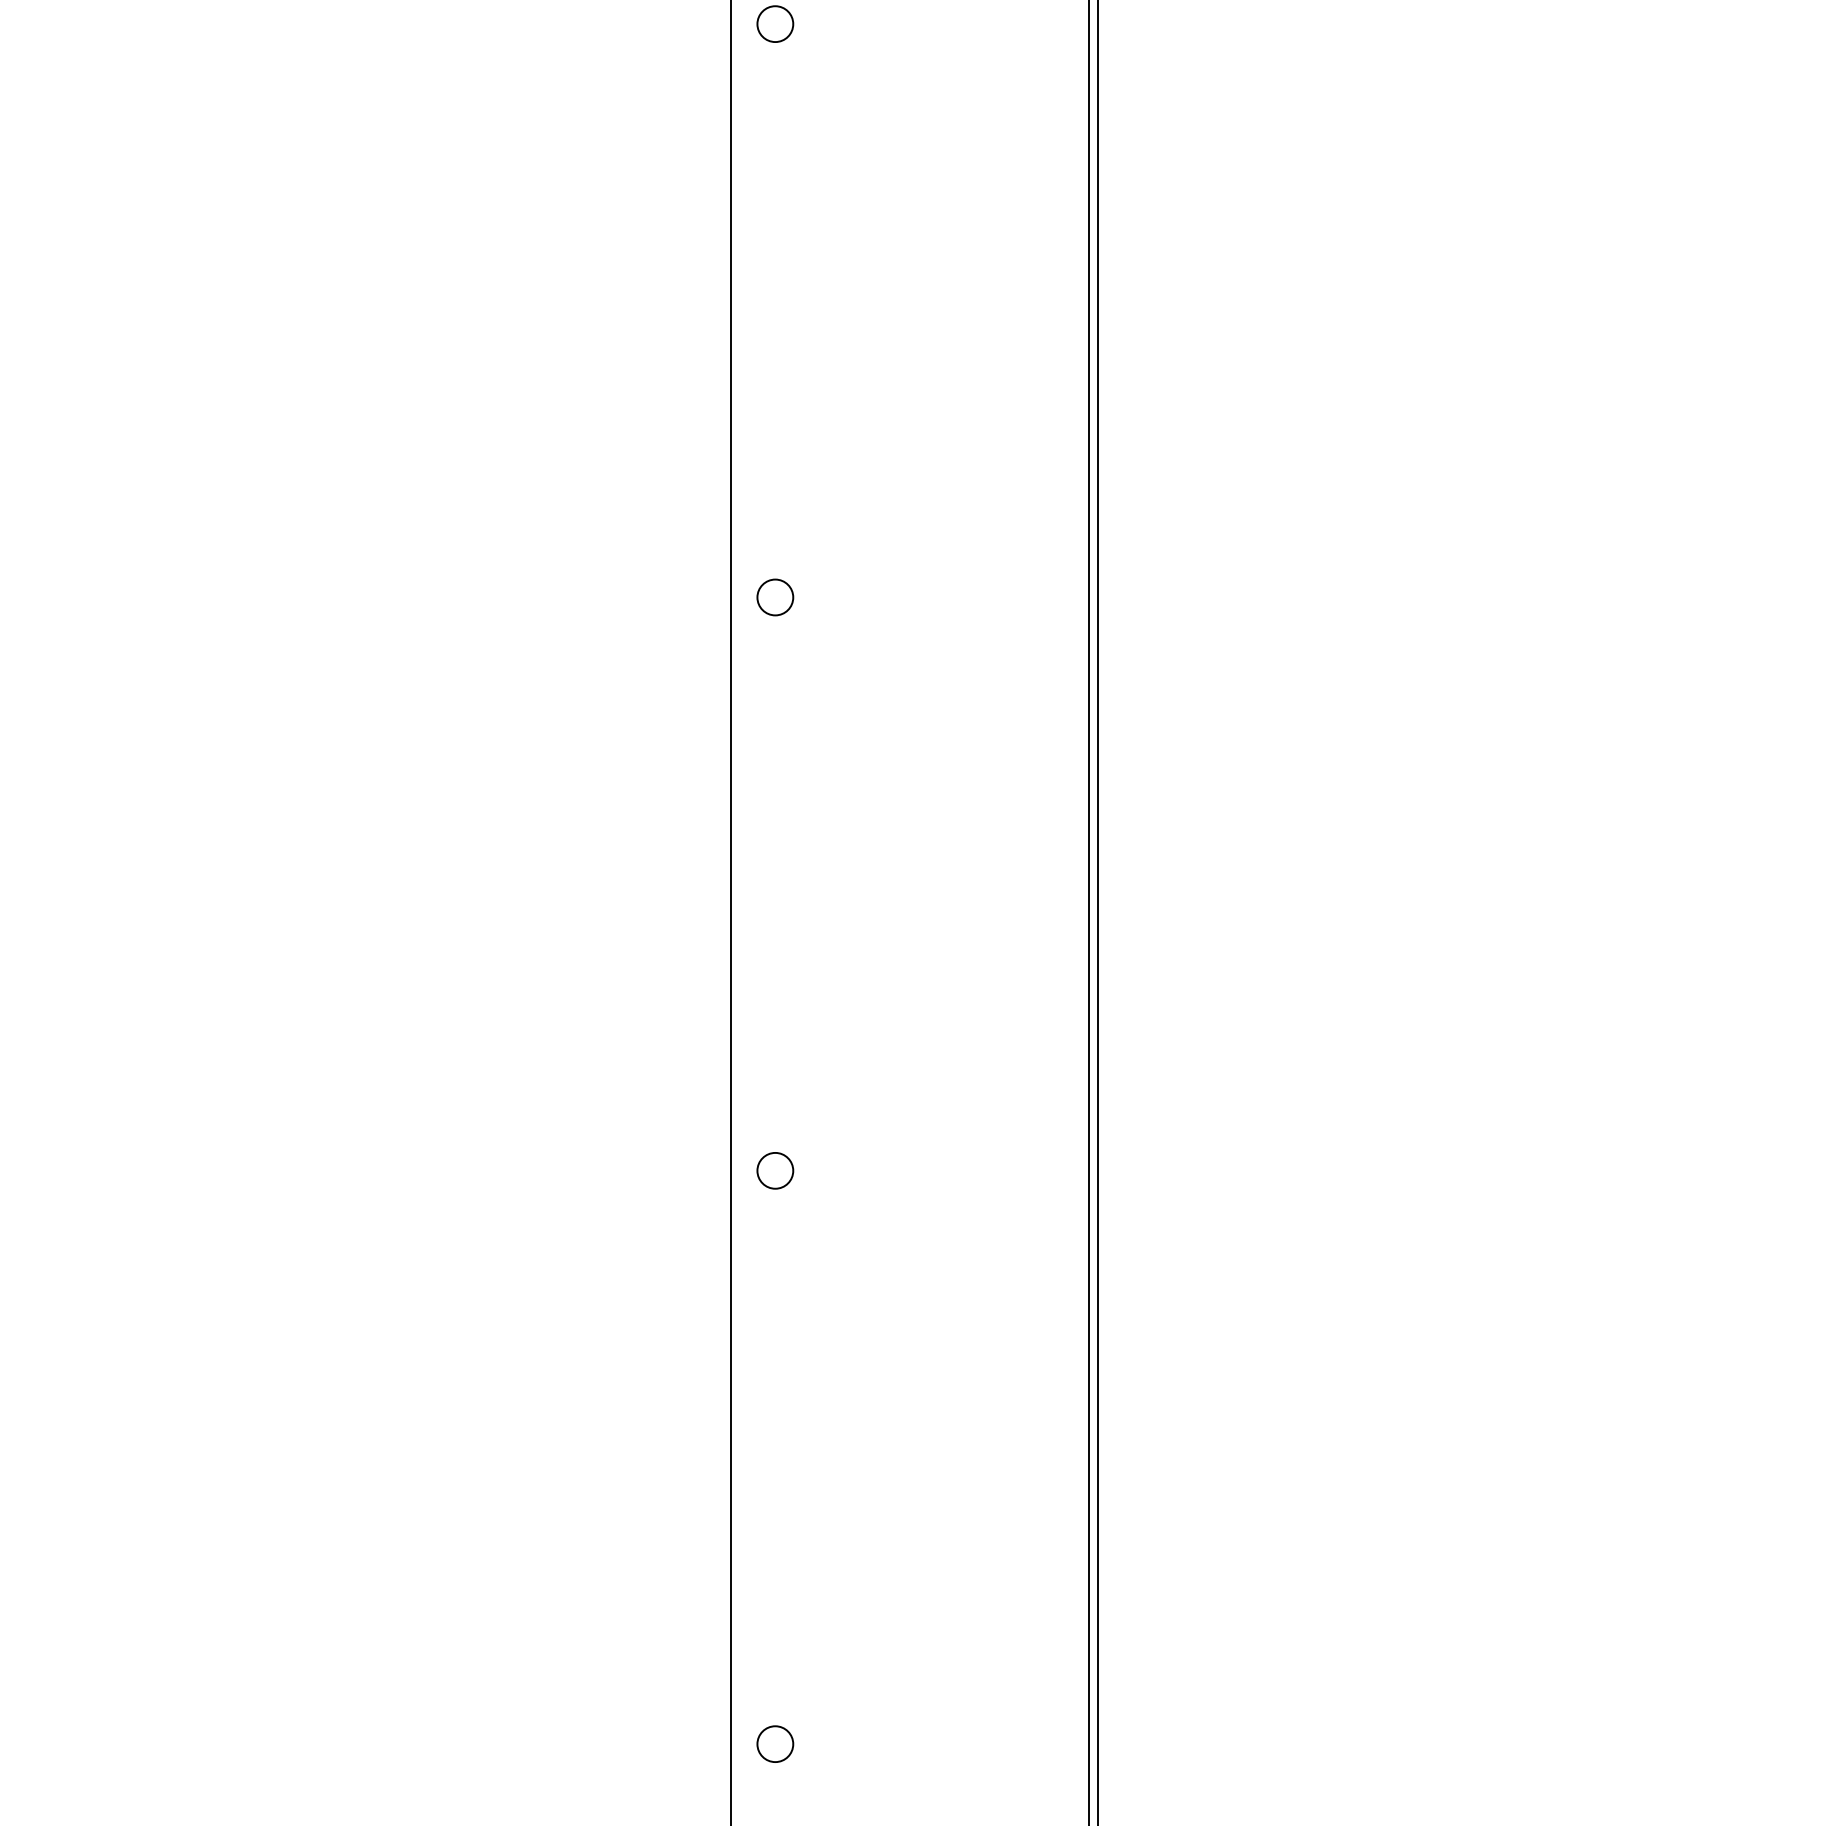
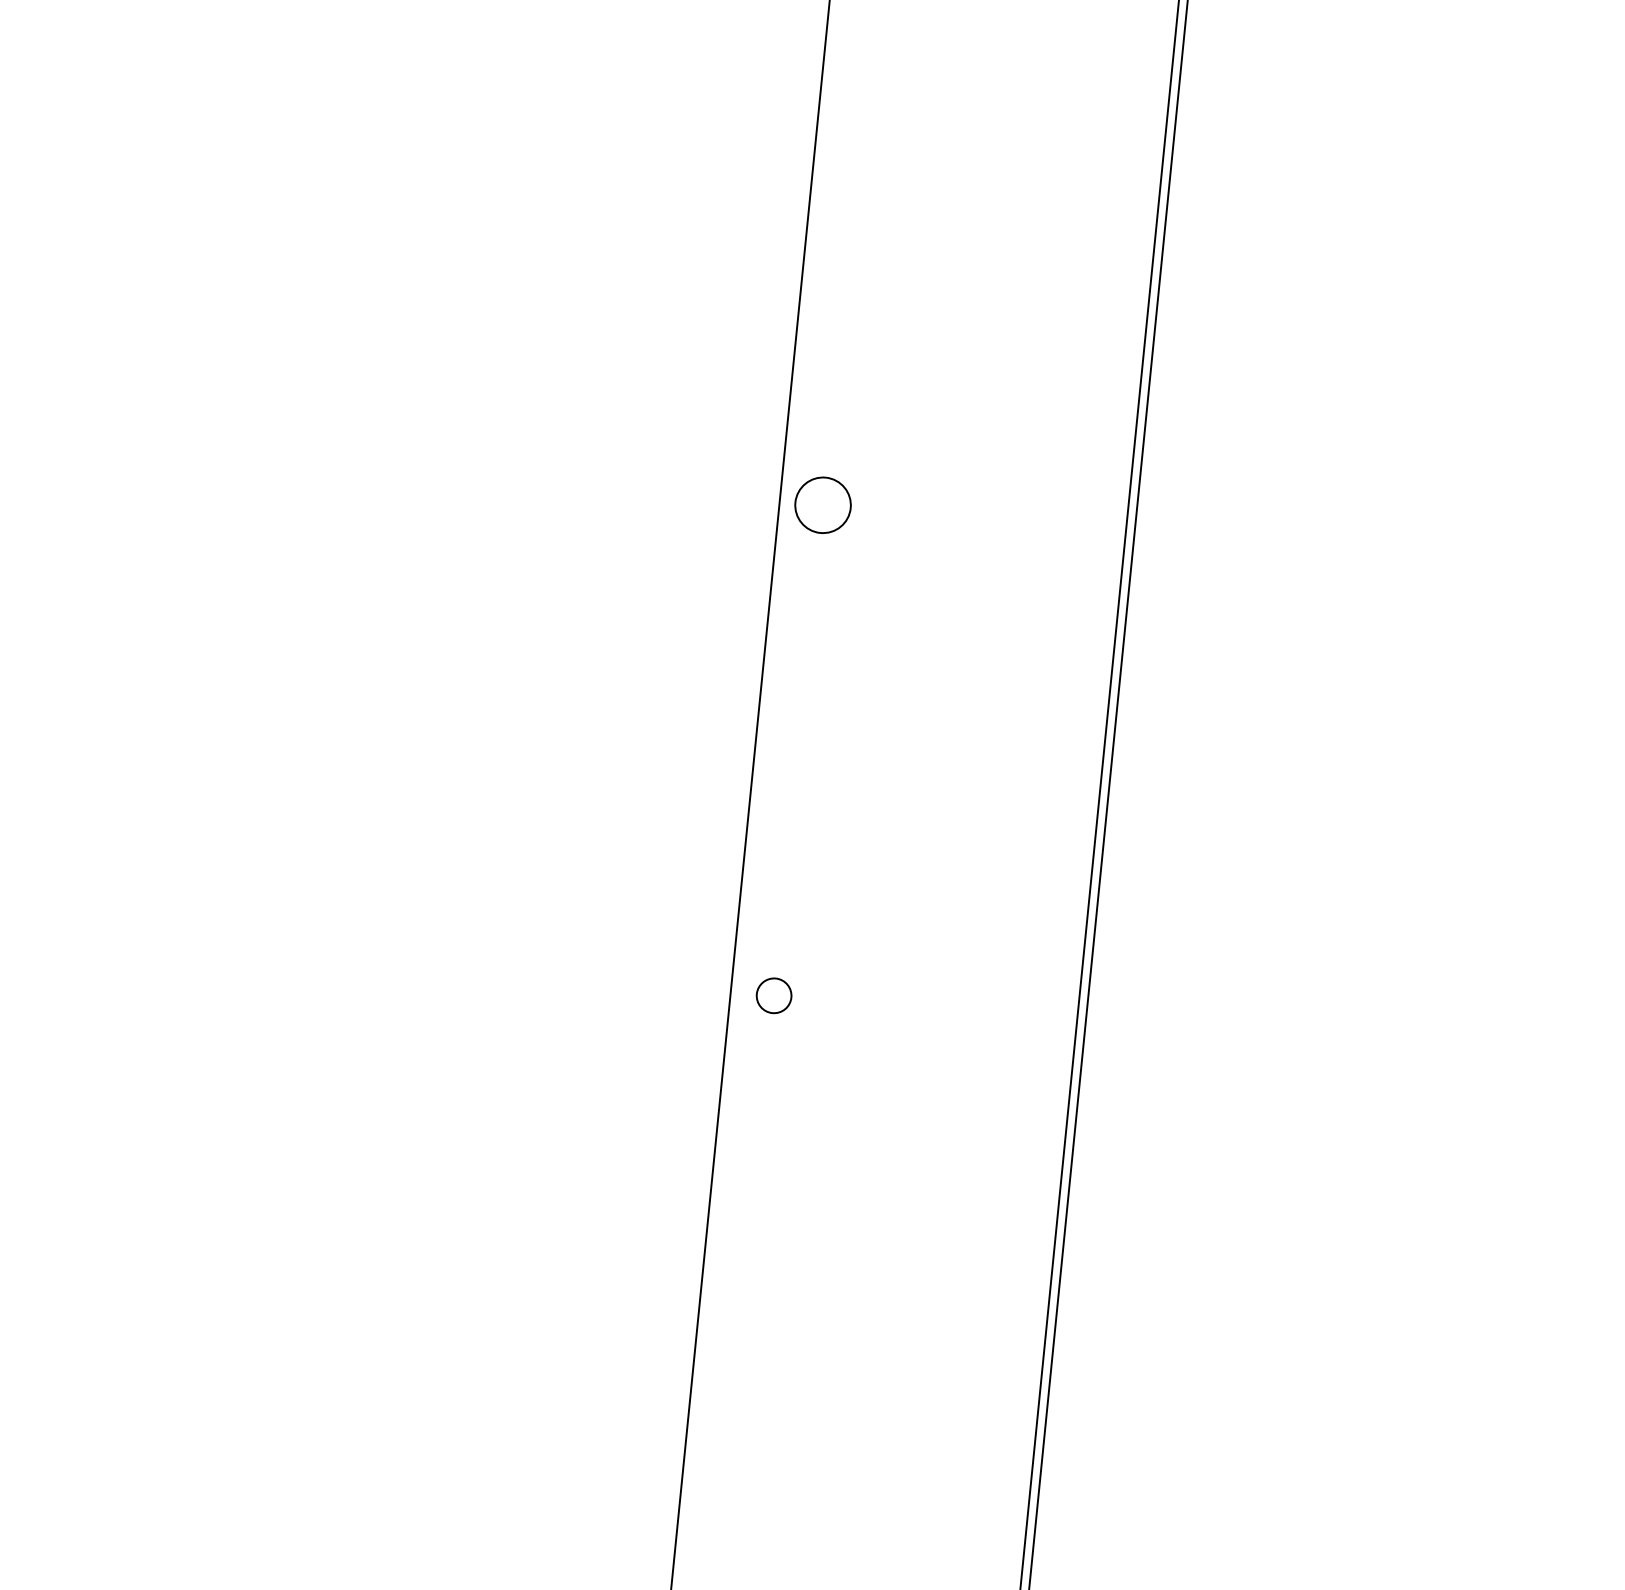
circle: (775, 597) -> (823, 505), size x1.6
circle: (775, 1170) -> (774, 995), moved

